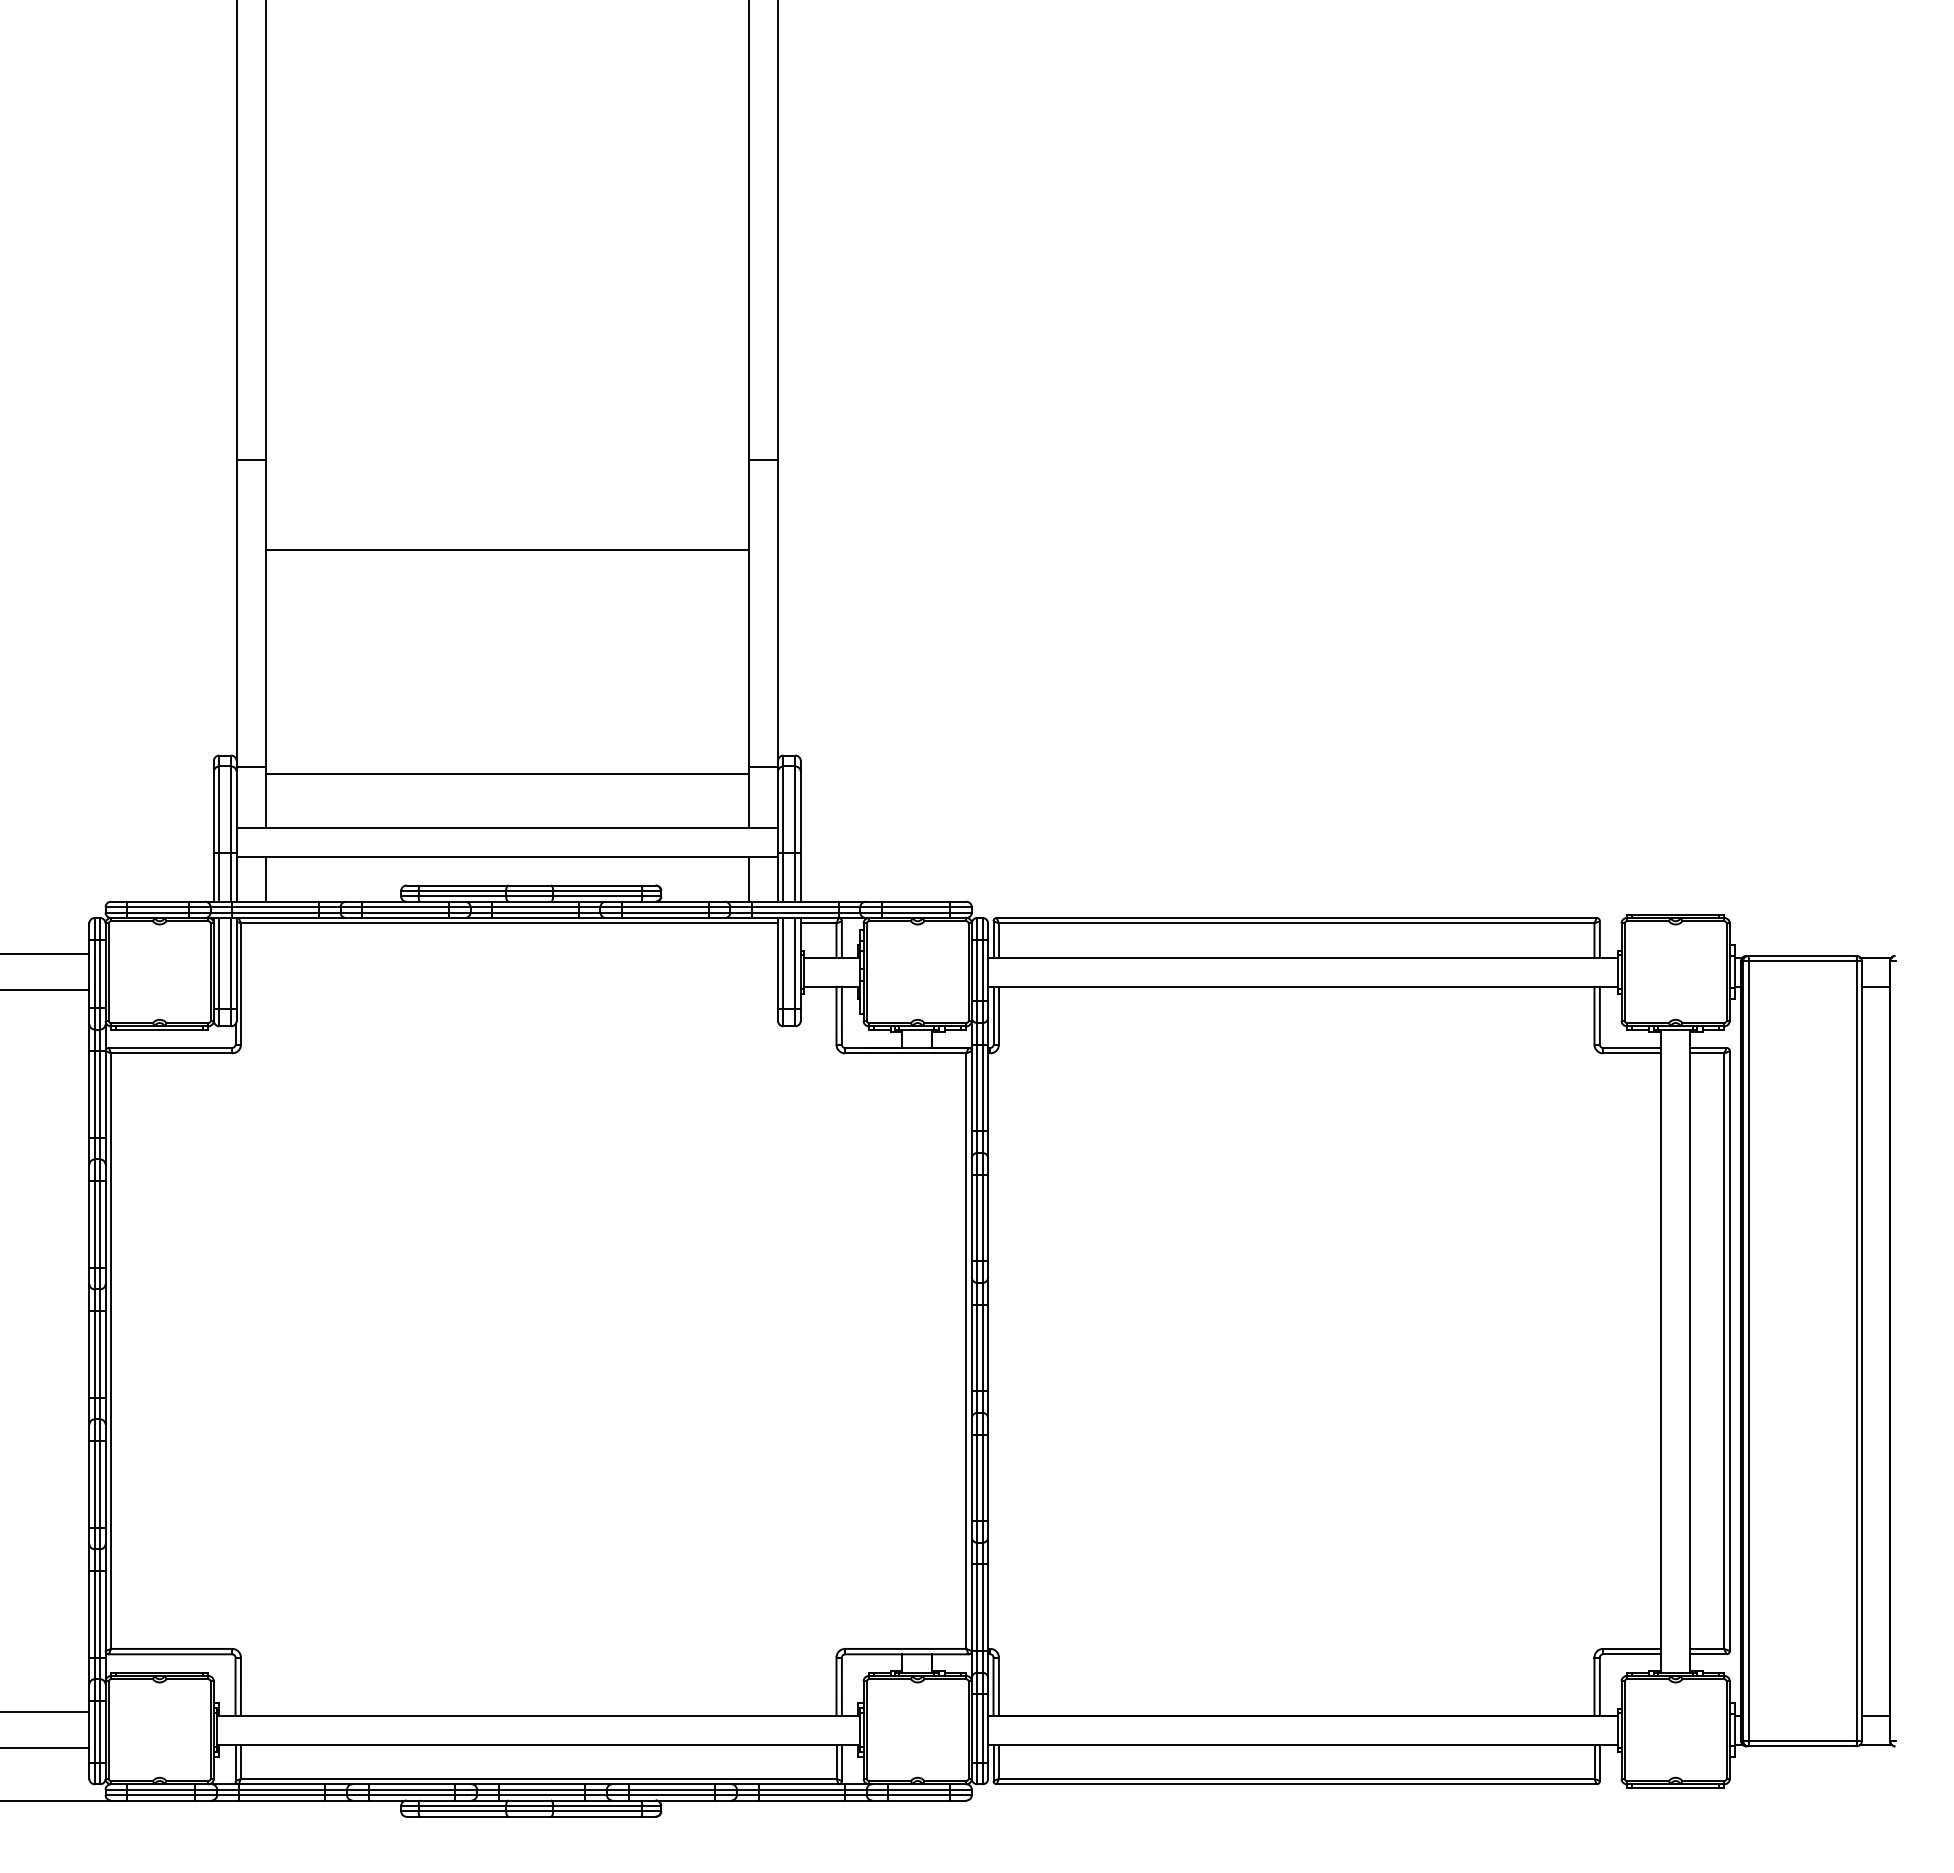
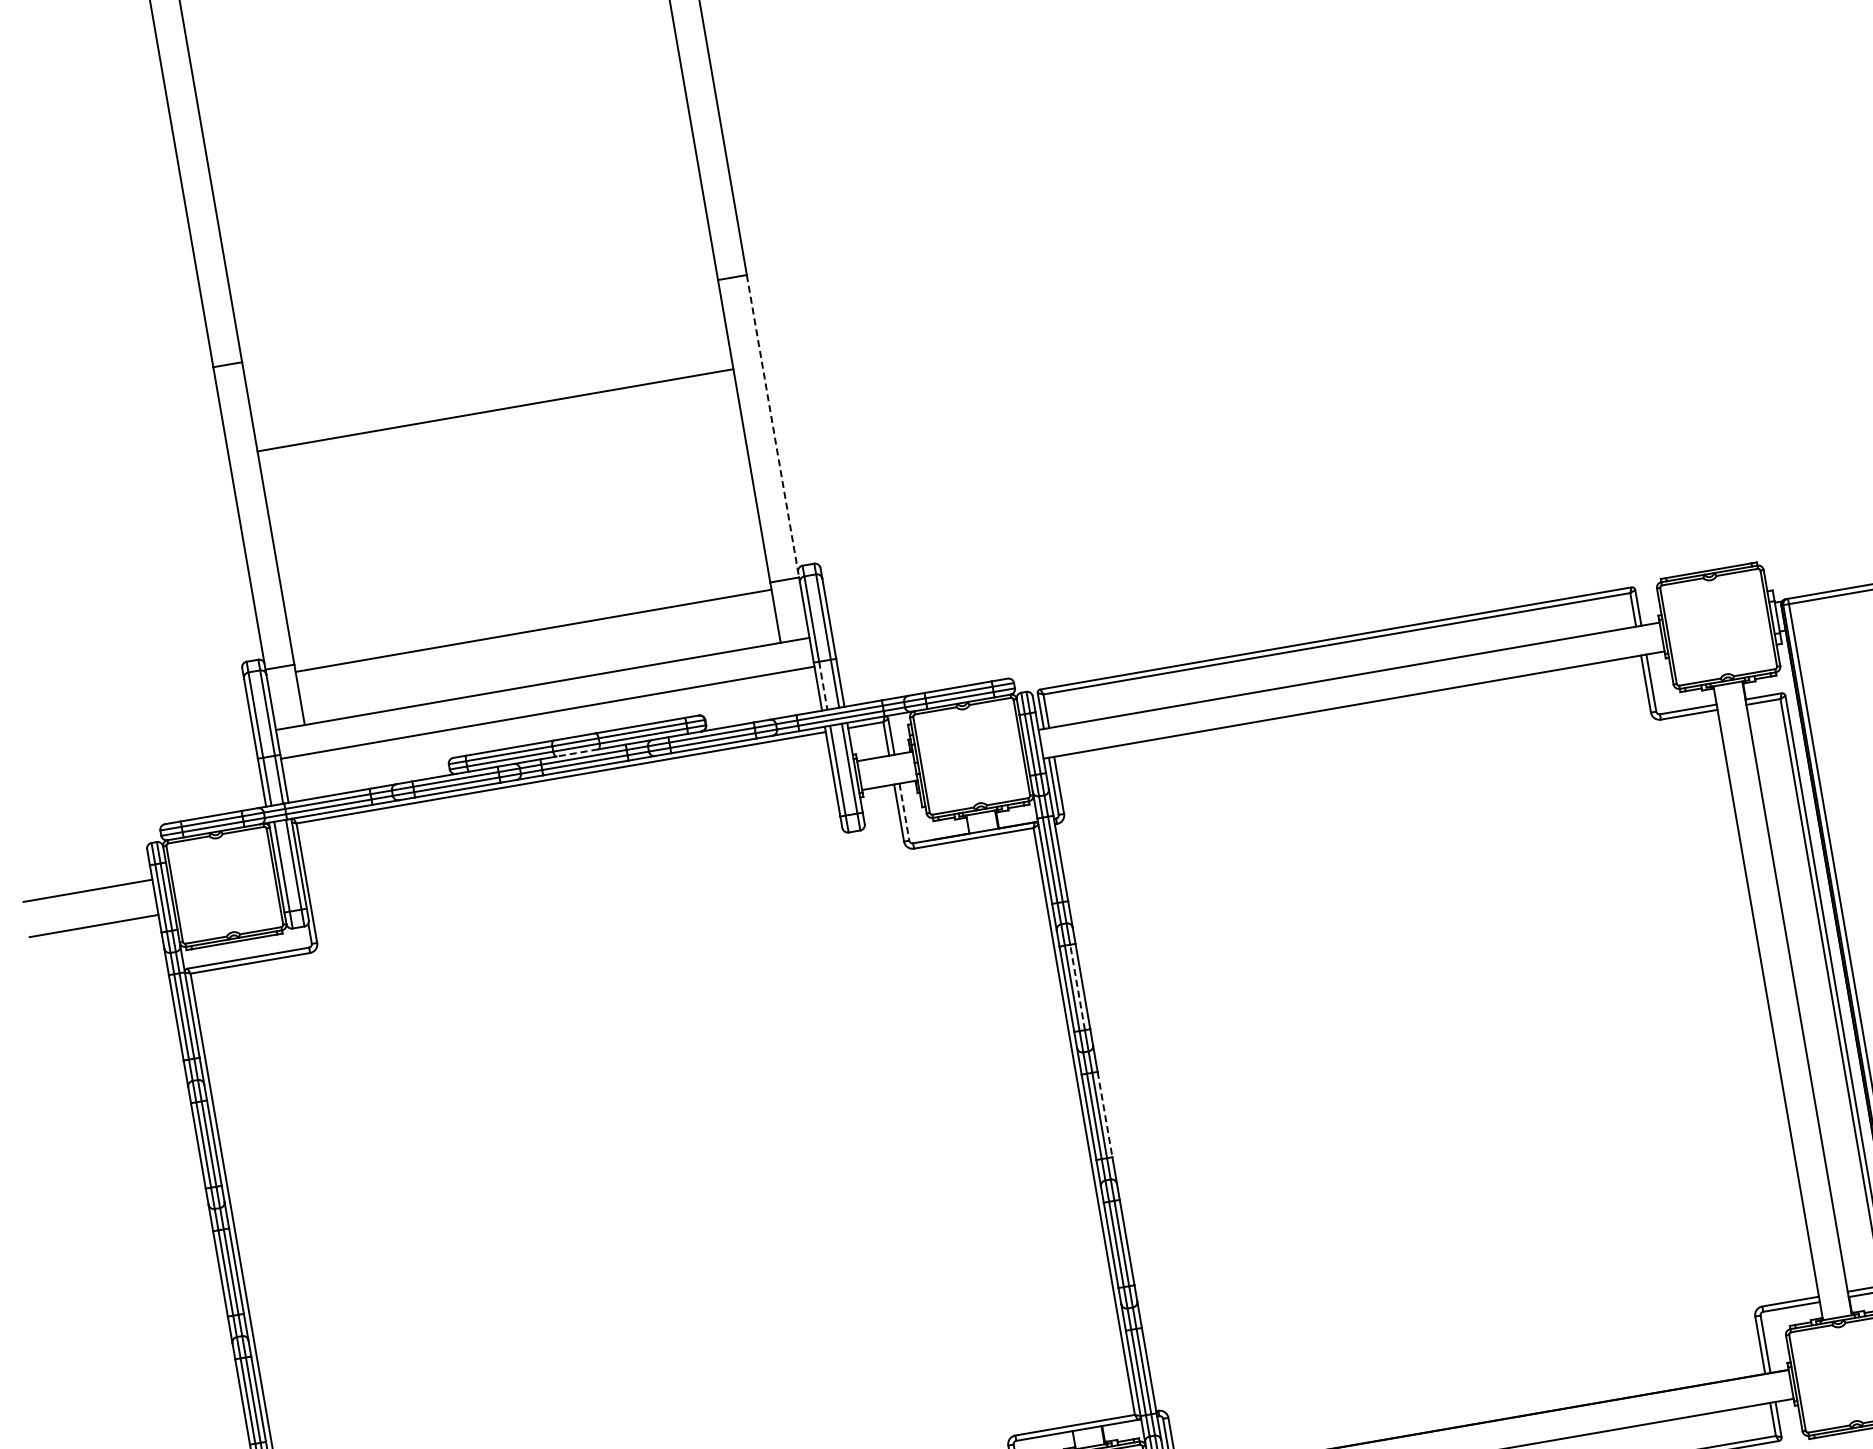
line: (778, 613) -> (773, 426), solid -> dashed
line: (783, 877) -> (823, 685), solid -> dashed
line: (265, 879) -> (313, 776), removed
line: (748, 879) -> (789, 693), removed
line: (529, 901) -> (577, 752), solid -> dashed
line: (841, 1015) -> (903, 811), solid -> dashed
line: (982, 1217) -> (1077, 987), solid -> dashed
line: (988, 1348) -> (1105, 1115), solid -> dashed

